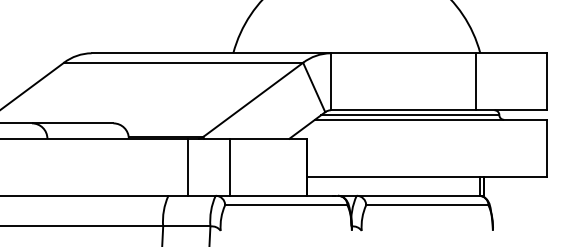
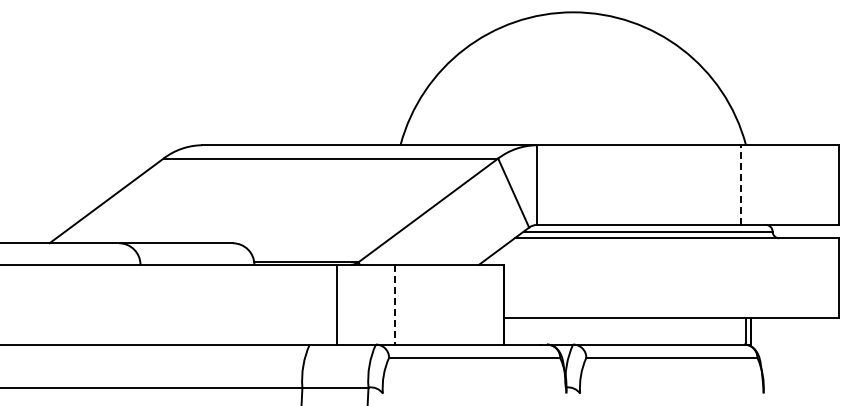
line: (476, 82) -> (740, 185), solid -> dashed
line: (229, 167) -> (395, 304), solid -> dashed

